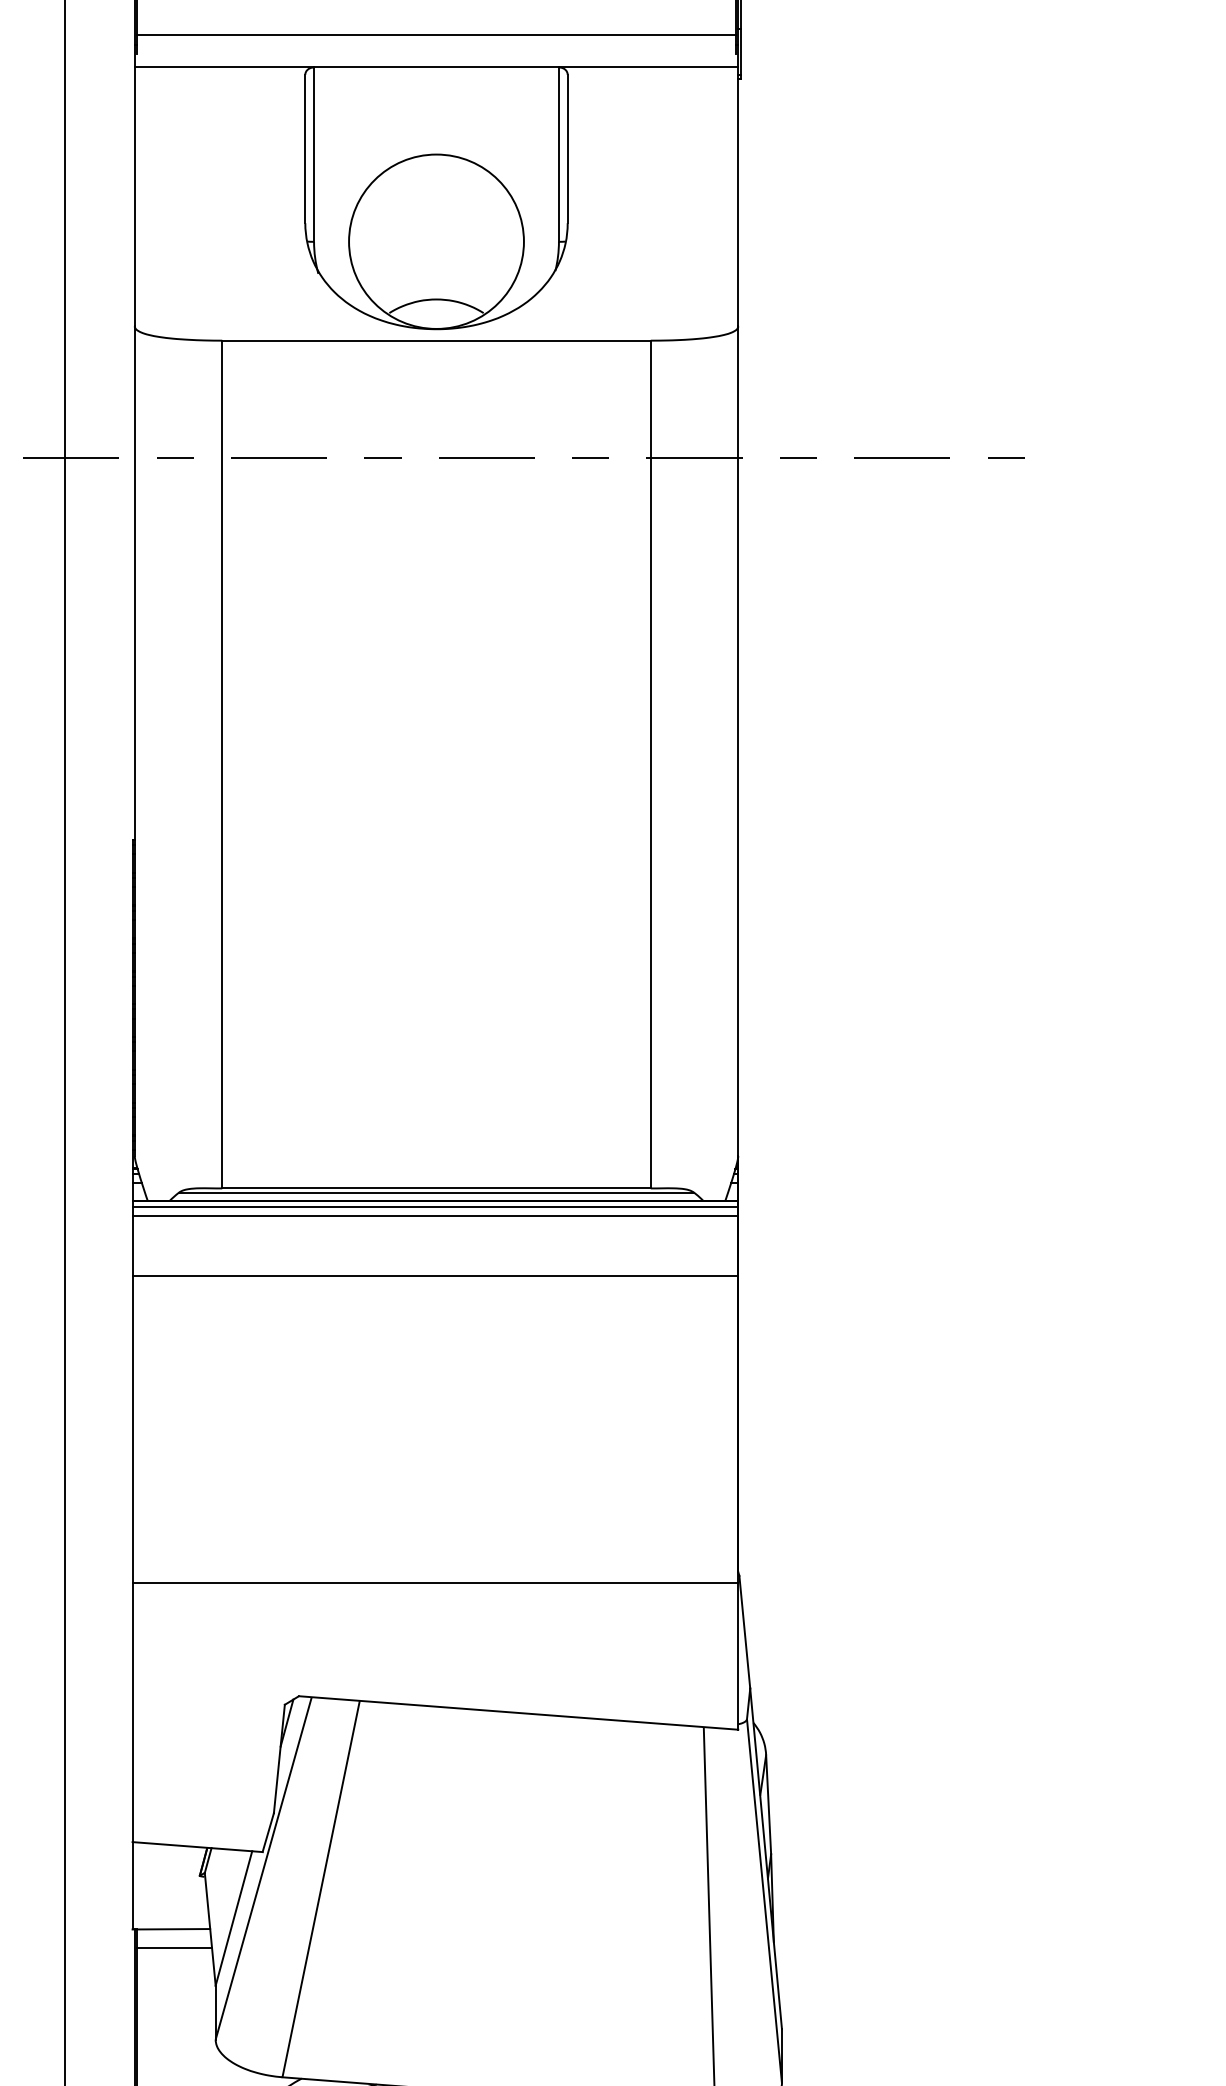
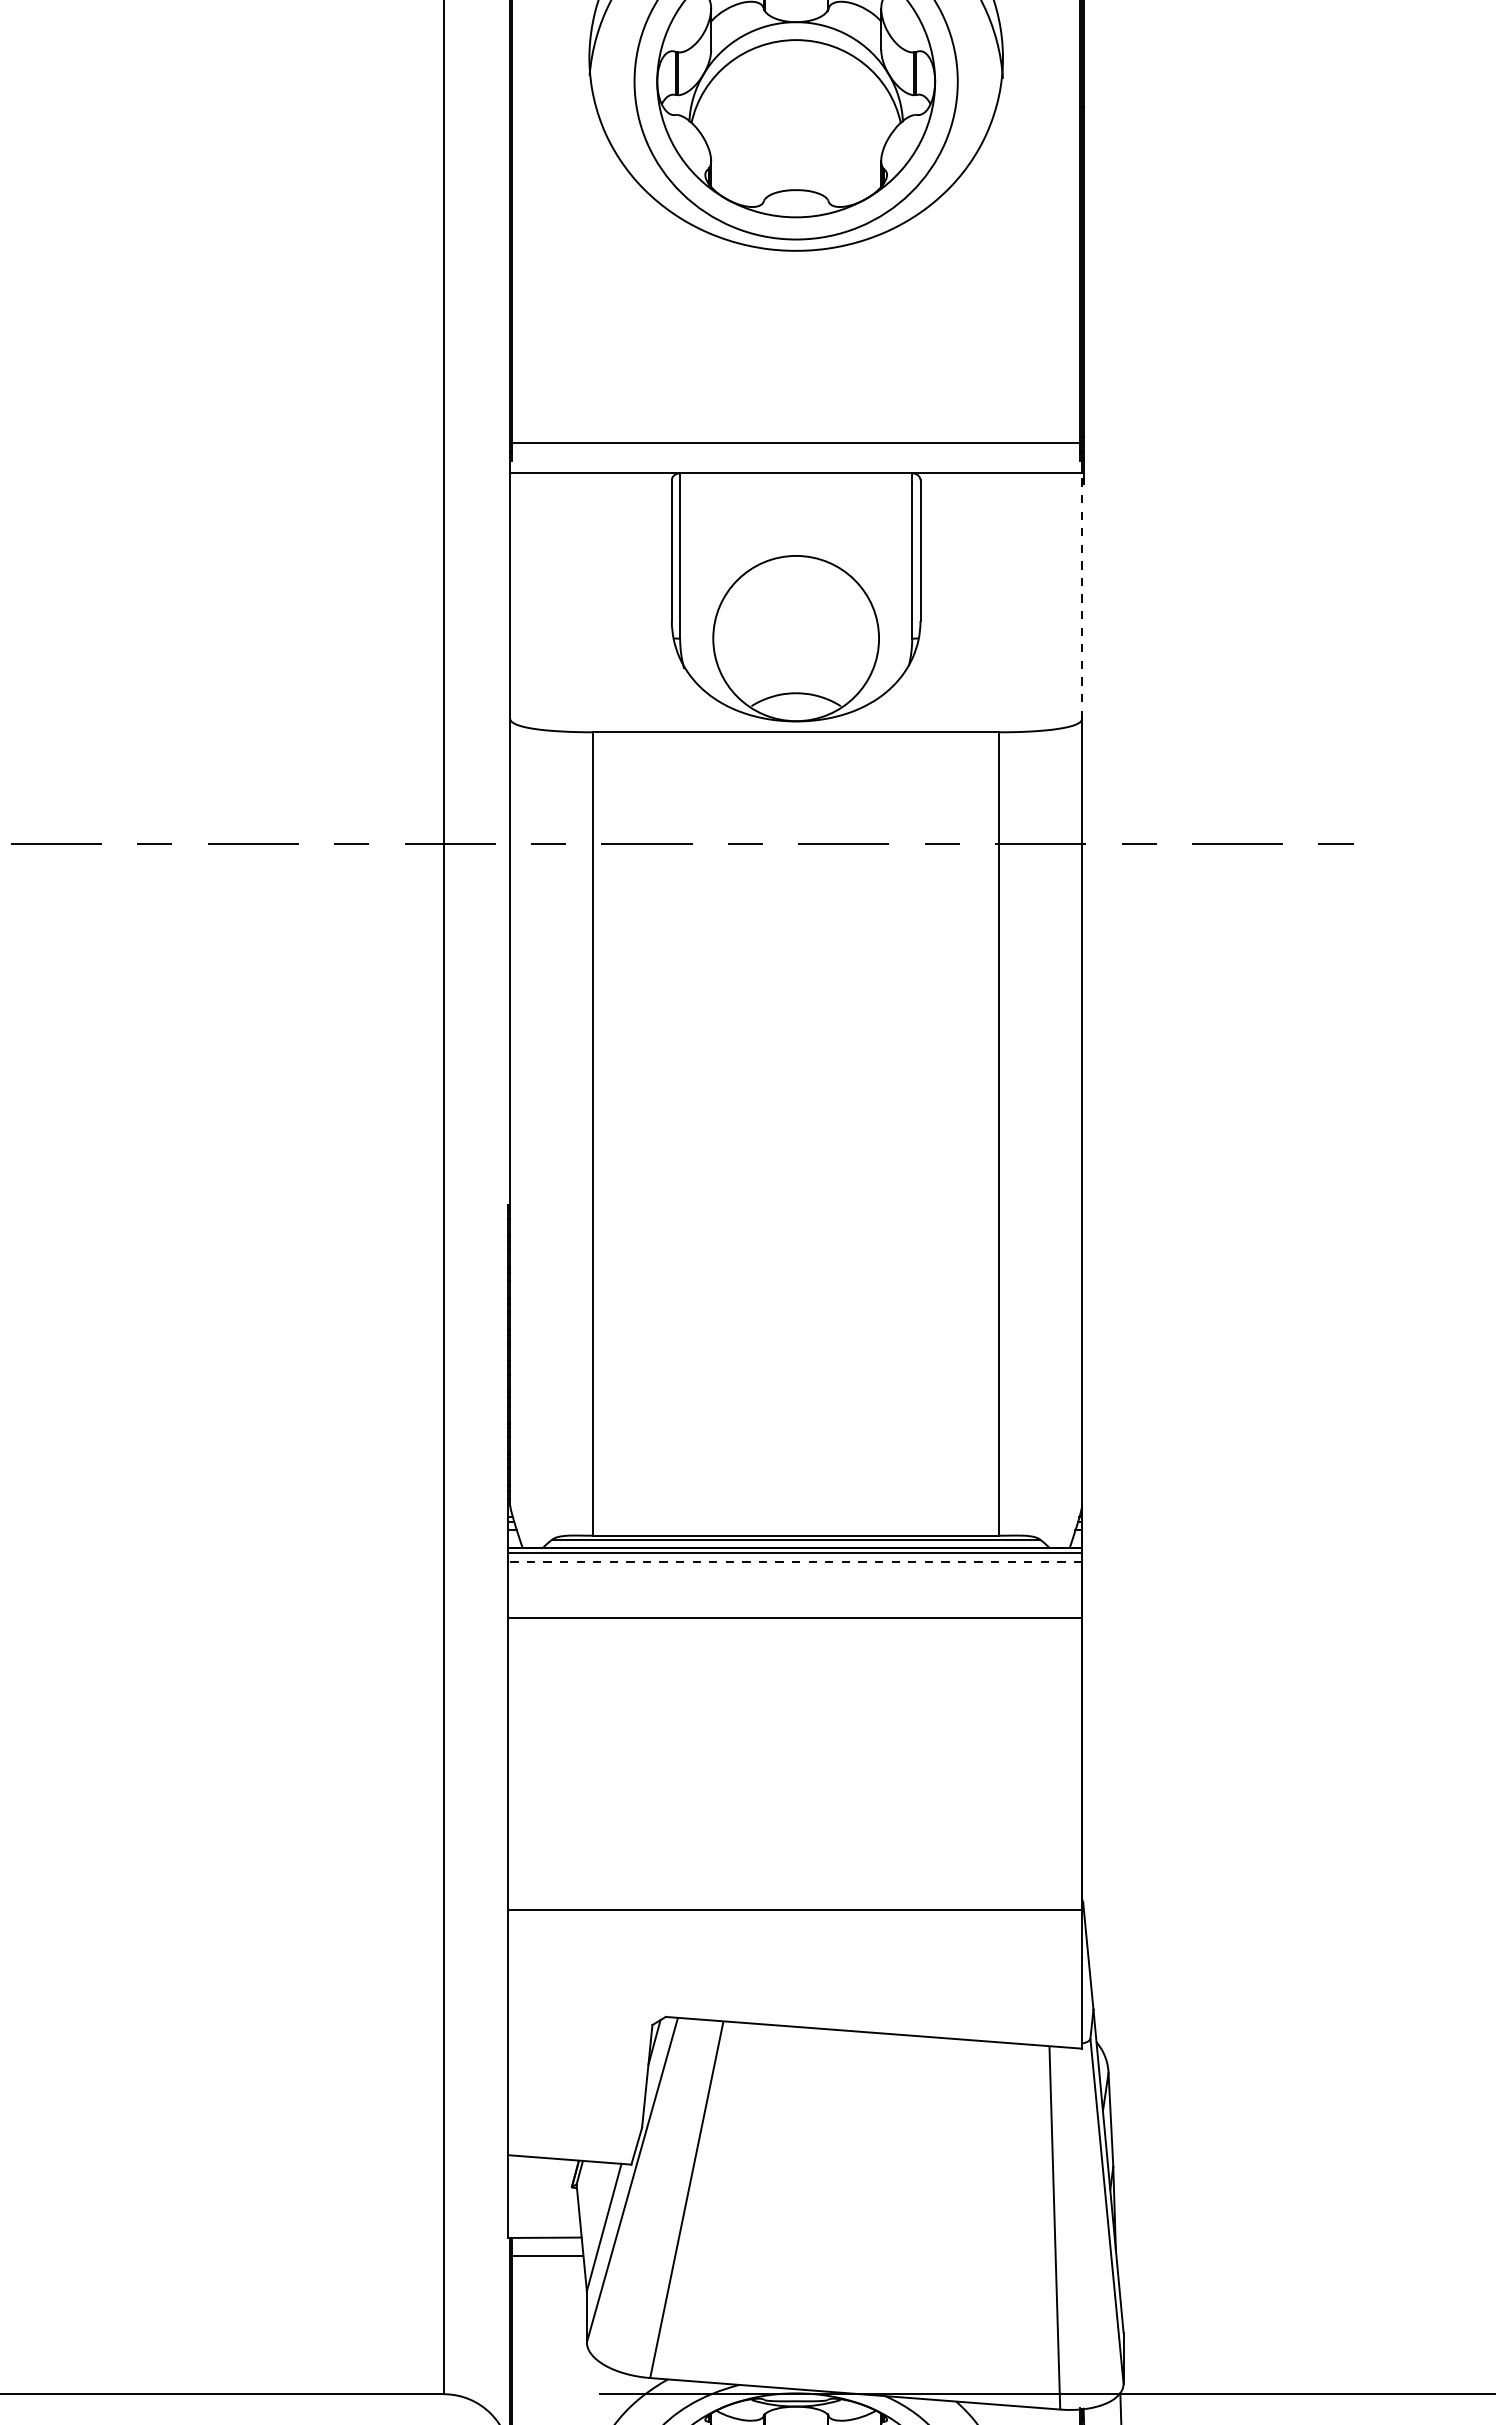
line: (738, 197) -> (1082, 596), solid -> dashed
line: (435, 1215) -> (795, 1561), solid -> dashed

